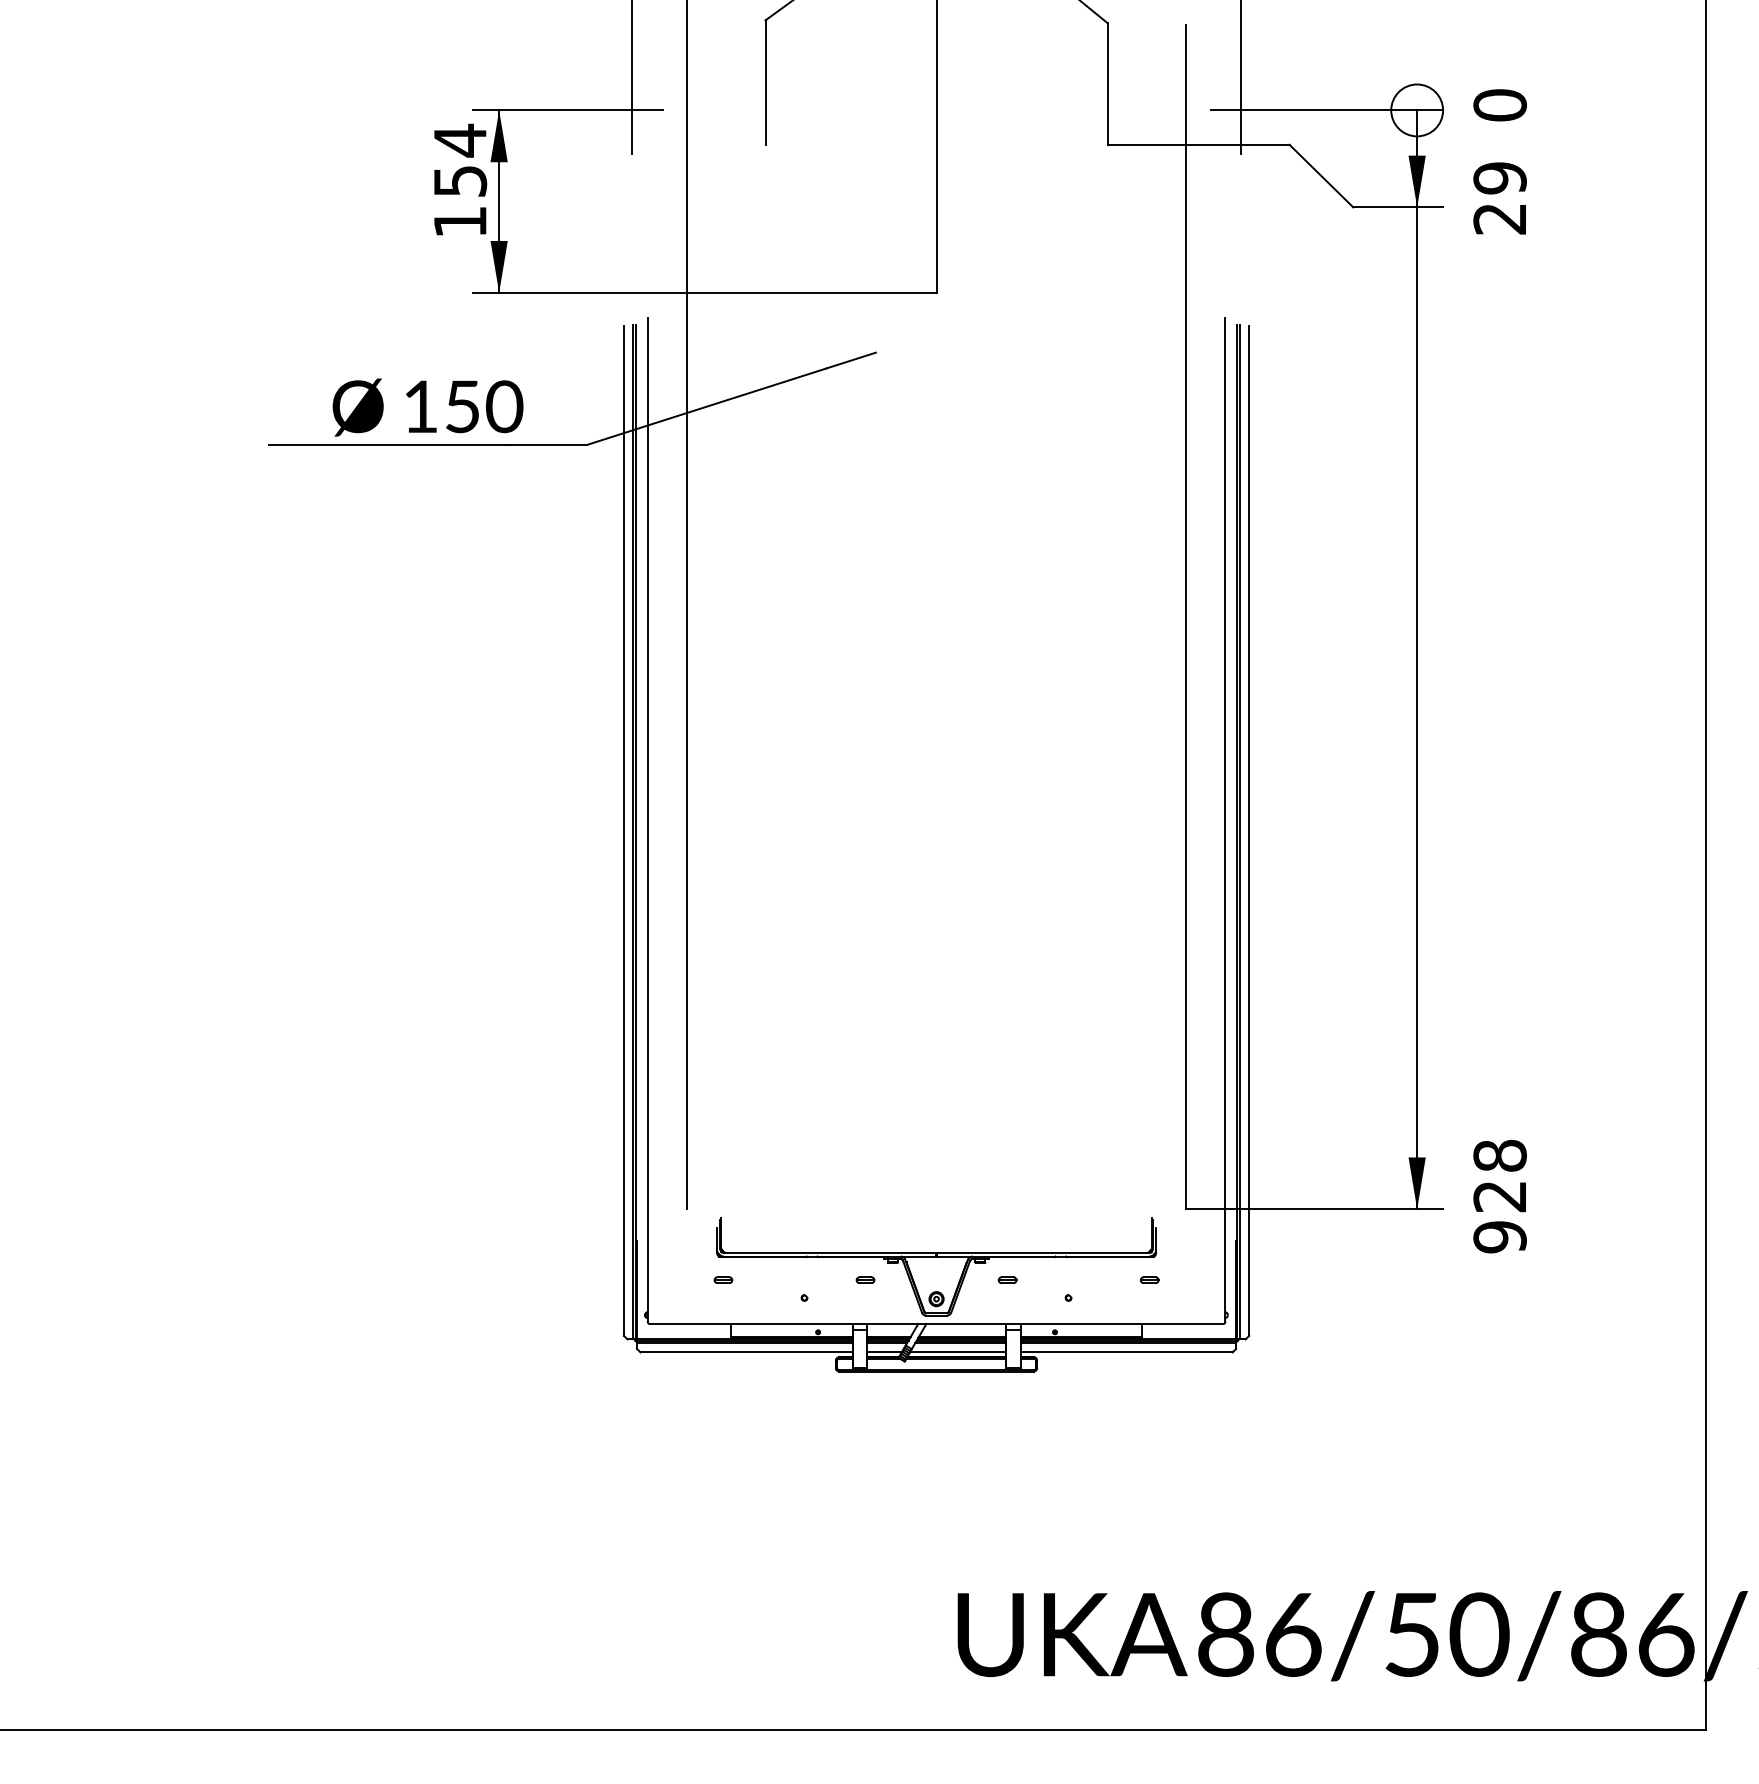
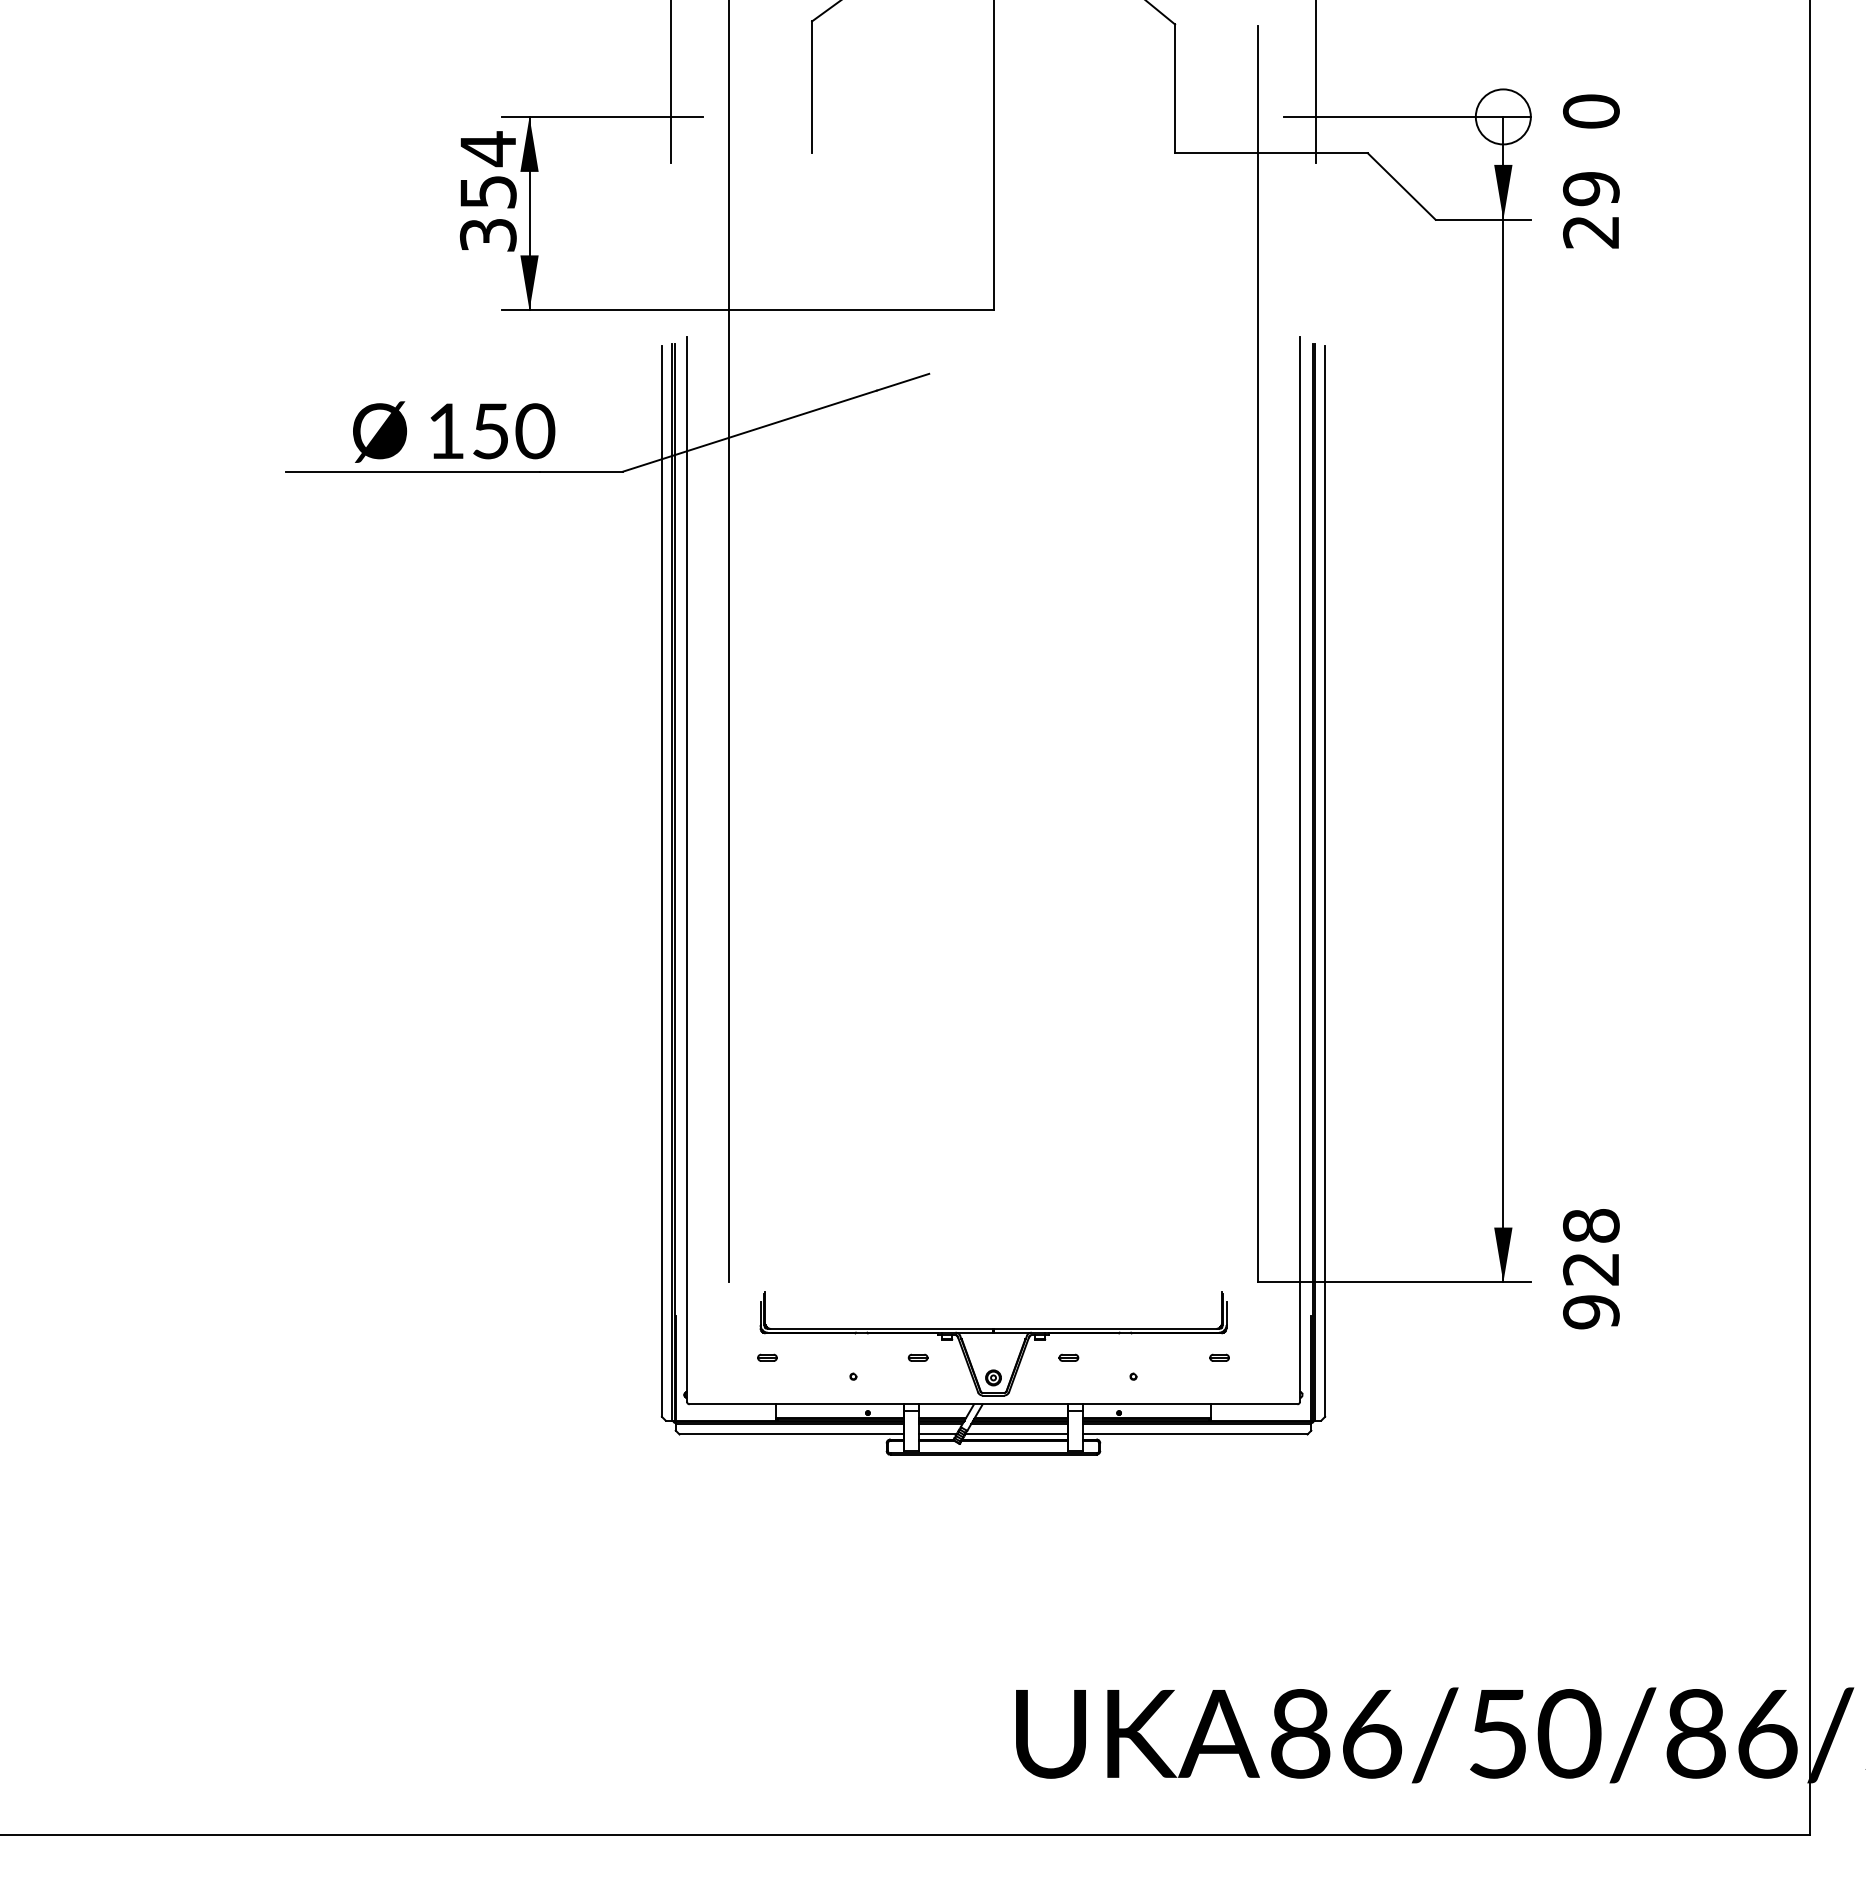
text: (459, 222) -> (487, 235), 154 -> 354

